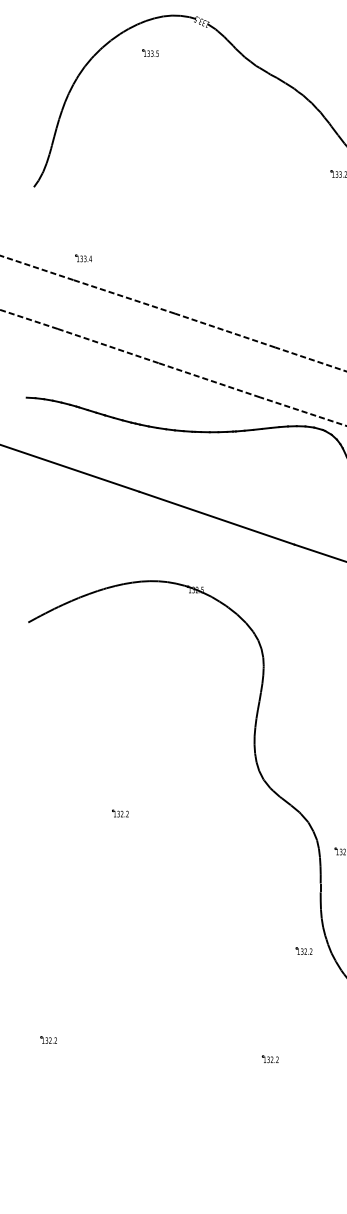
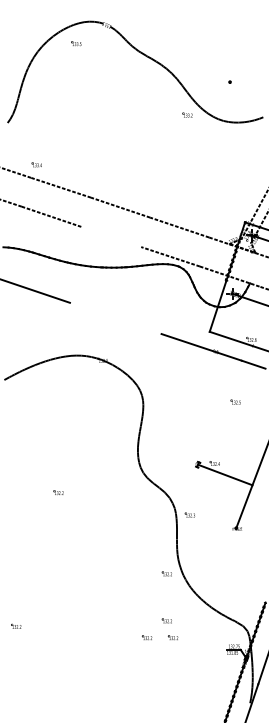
line: (209, 379) -> (111, 236), removed
line: (216, 518) -> (115, 318), removed
part: (302, 1029) -> (166, 620), added
part: (314, 1058) -> (173, 637), added

